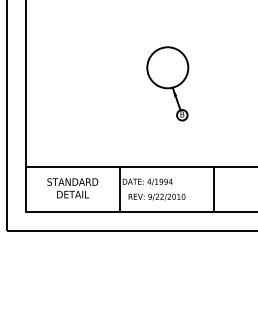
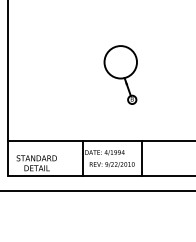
text: (72, 188) -> (36, 163), moved
line: (214, 188) -> (141, 157), moved

